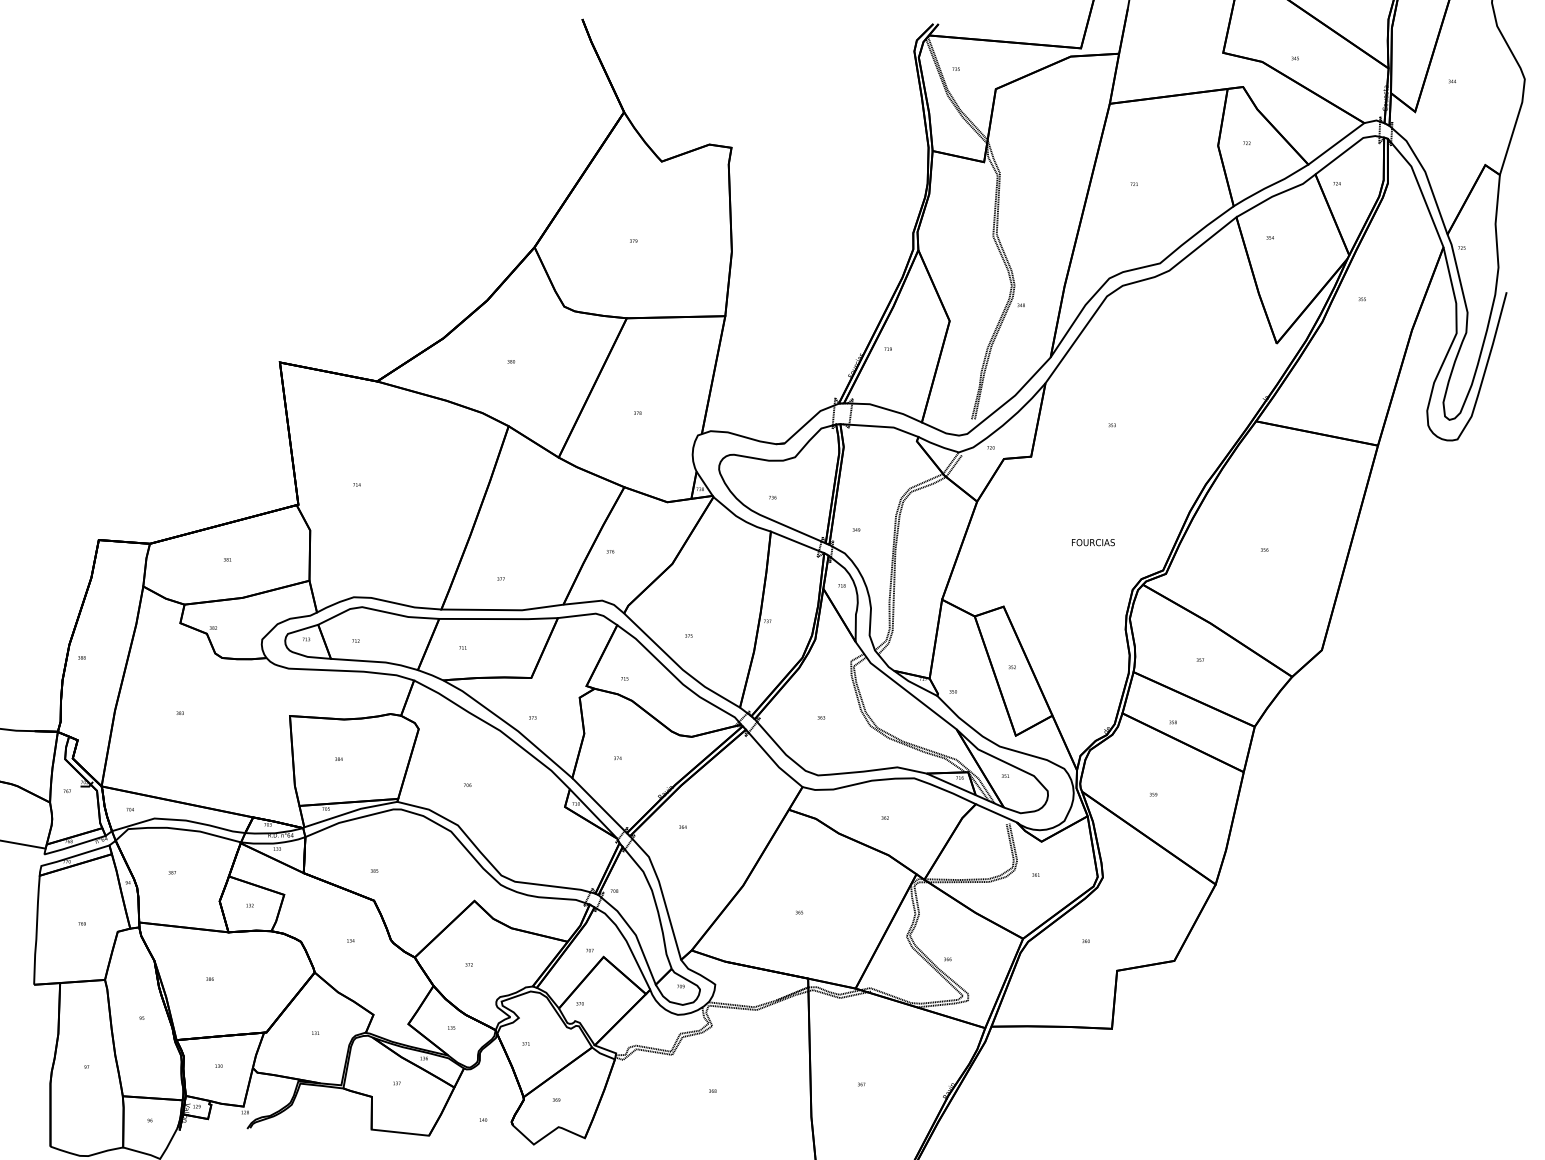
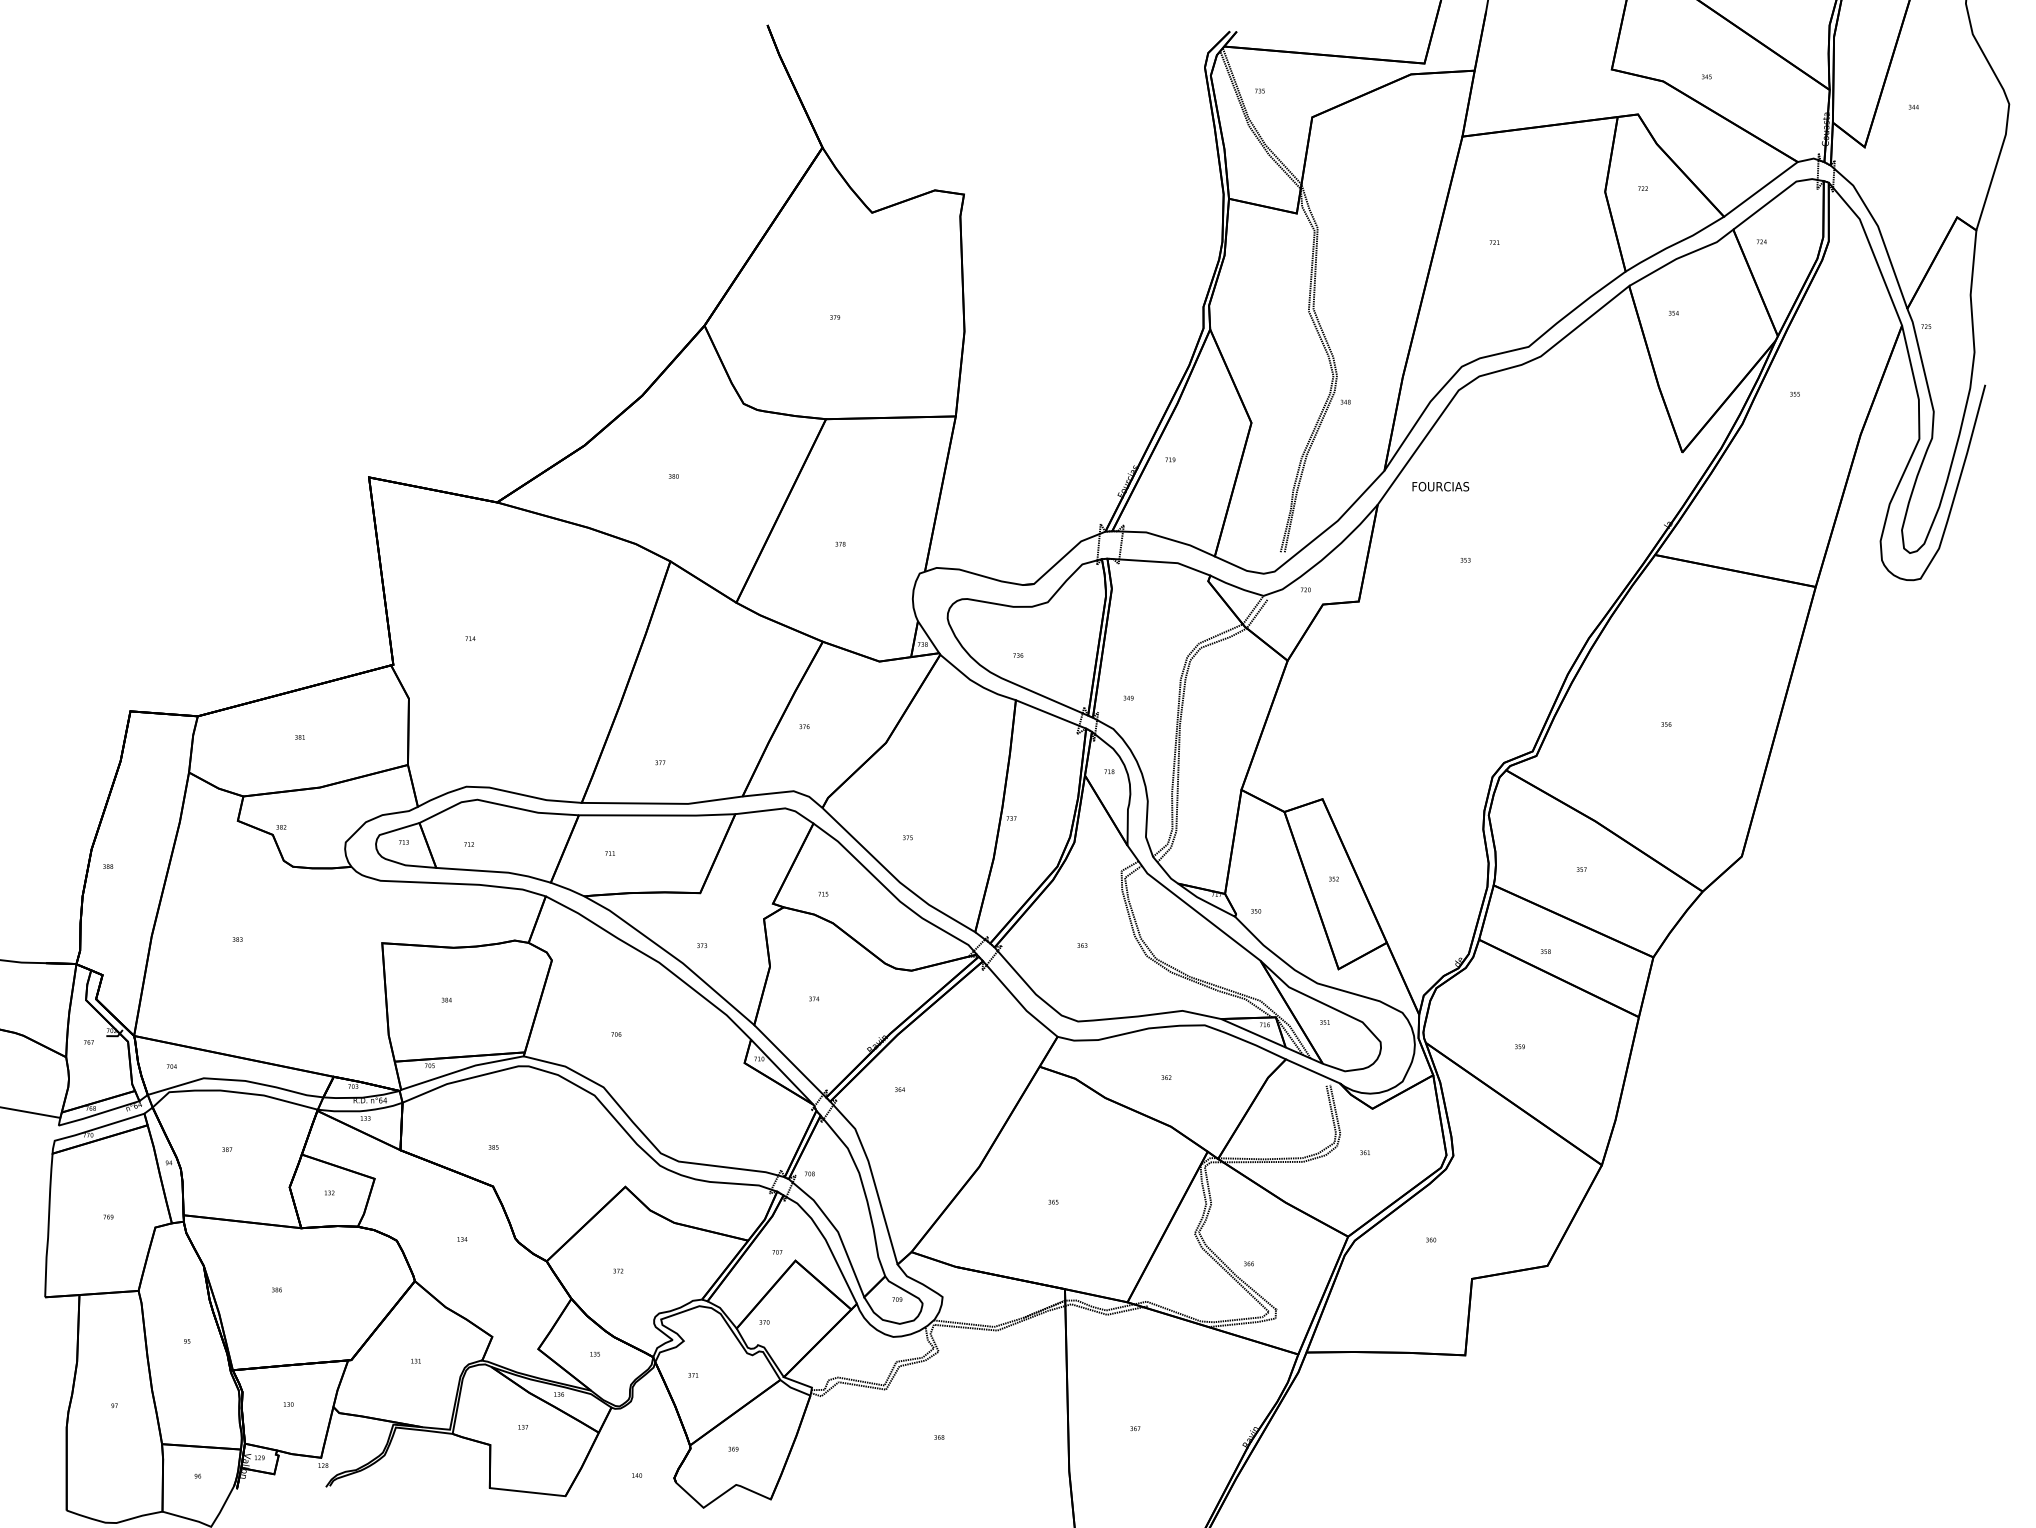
text: (1093, 542) -> (1440, 486), moved

